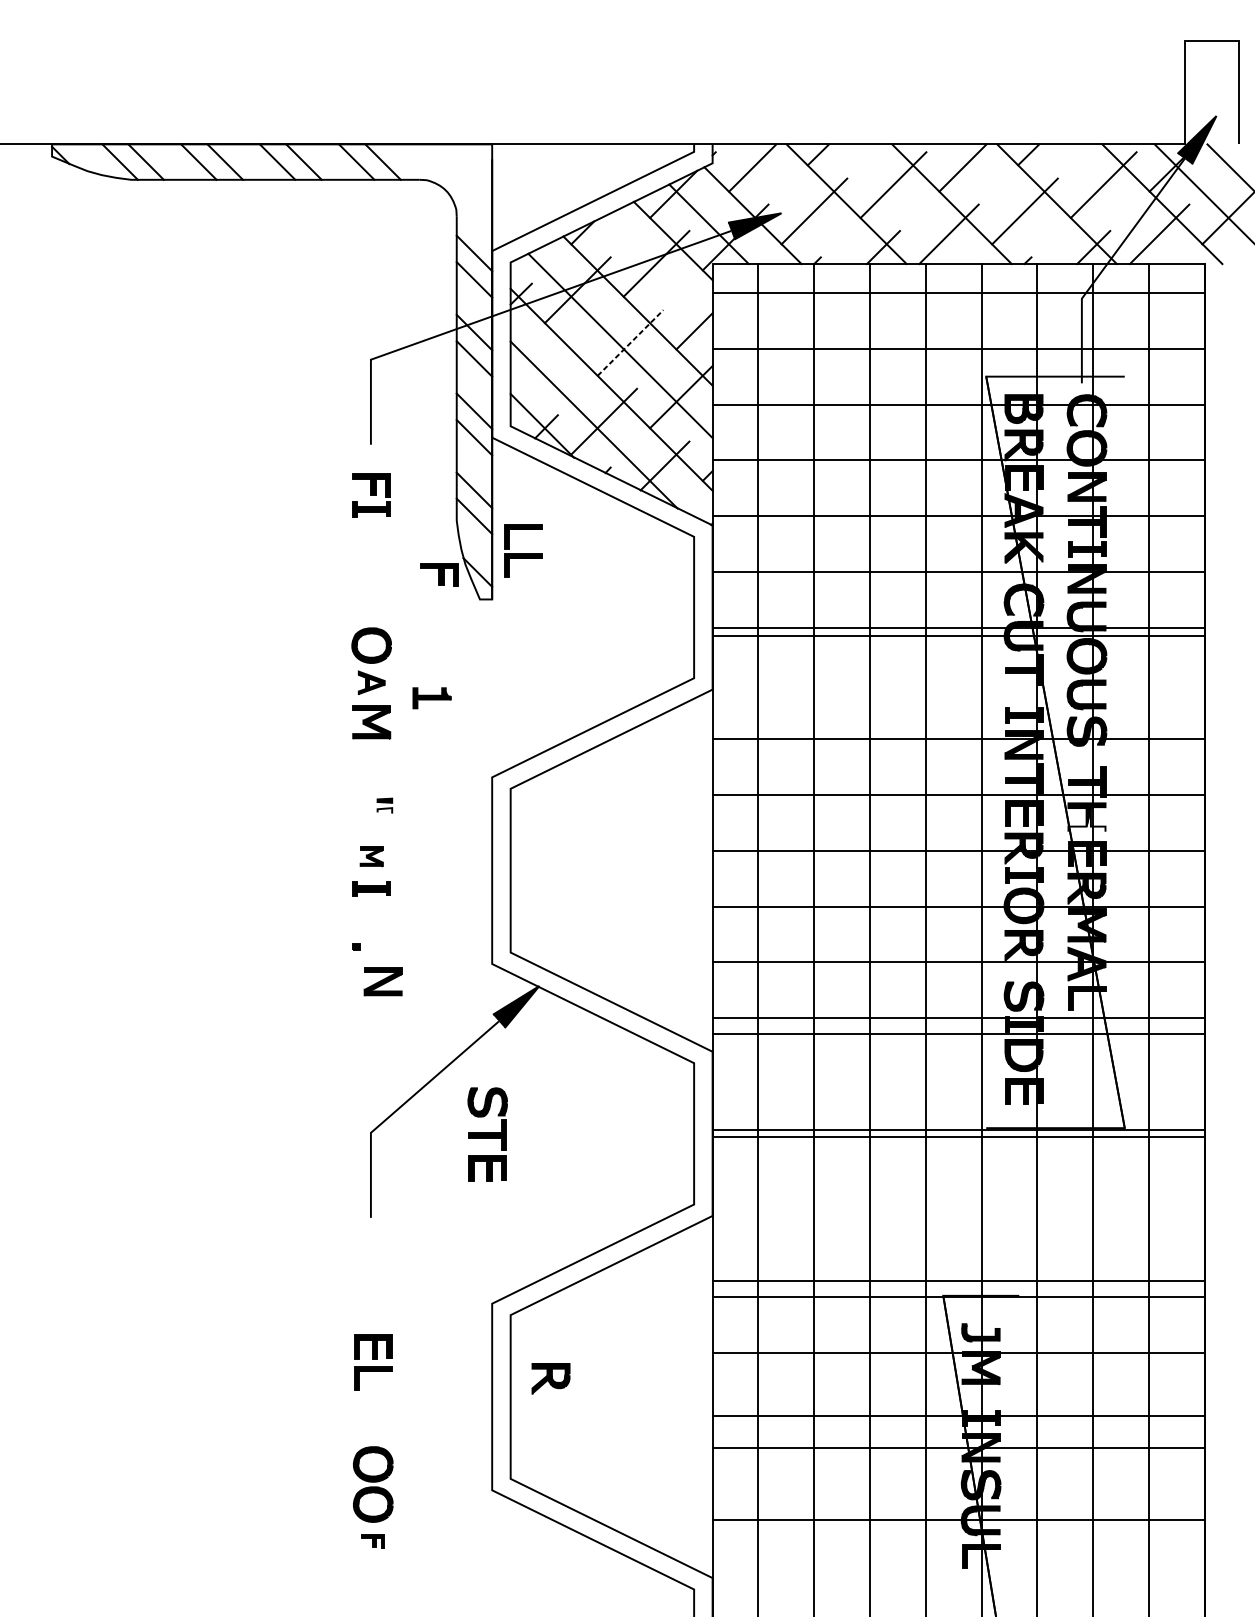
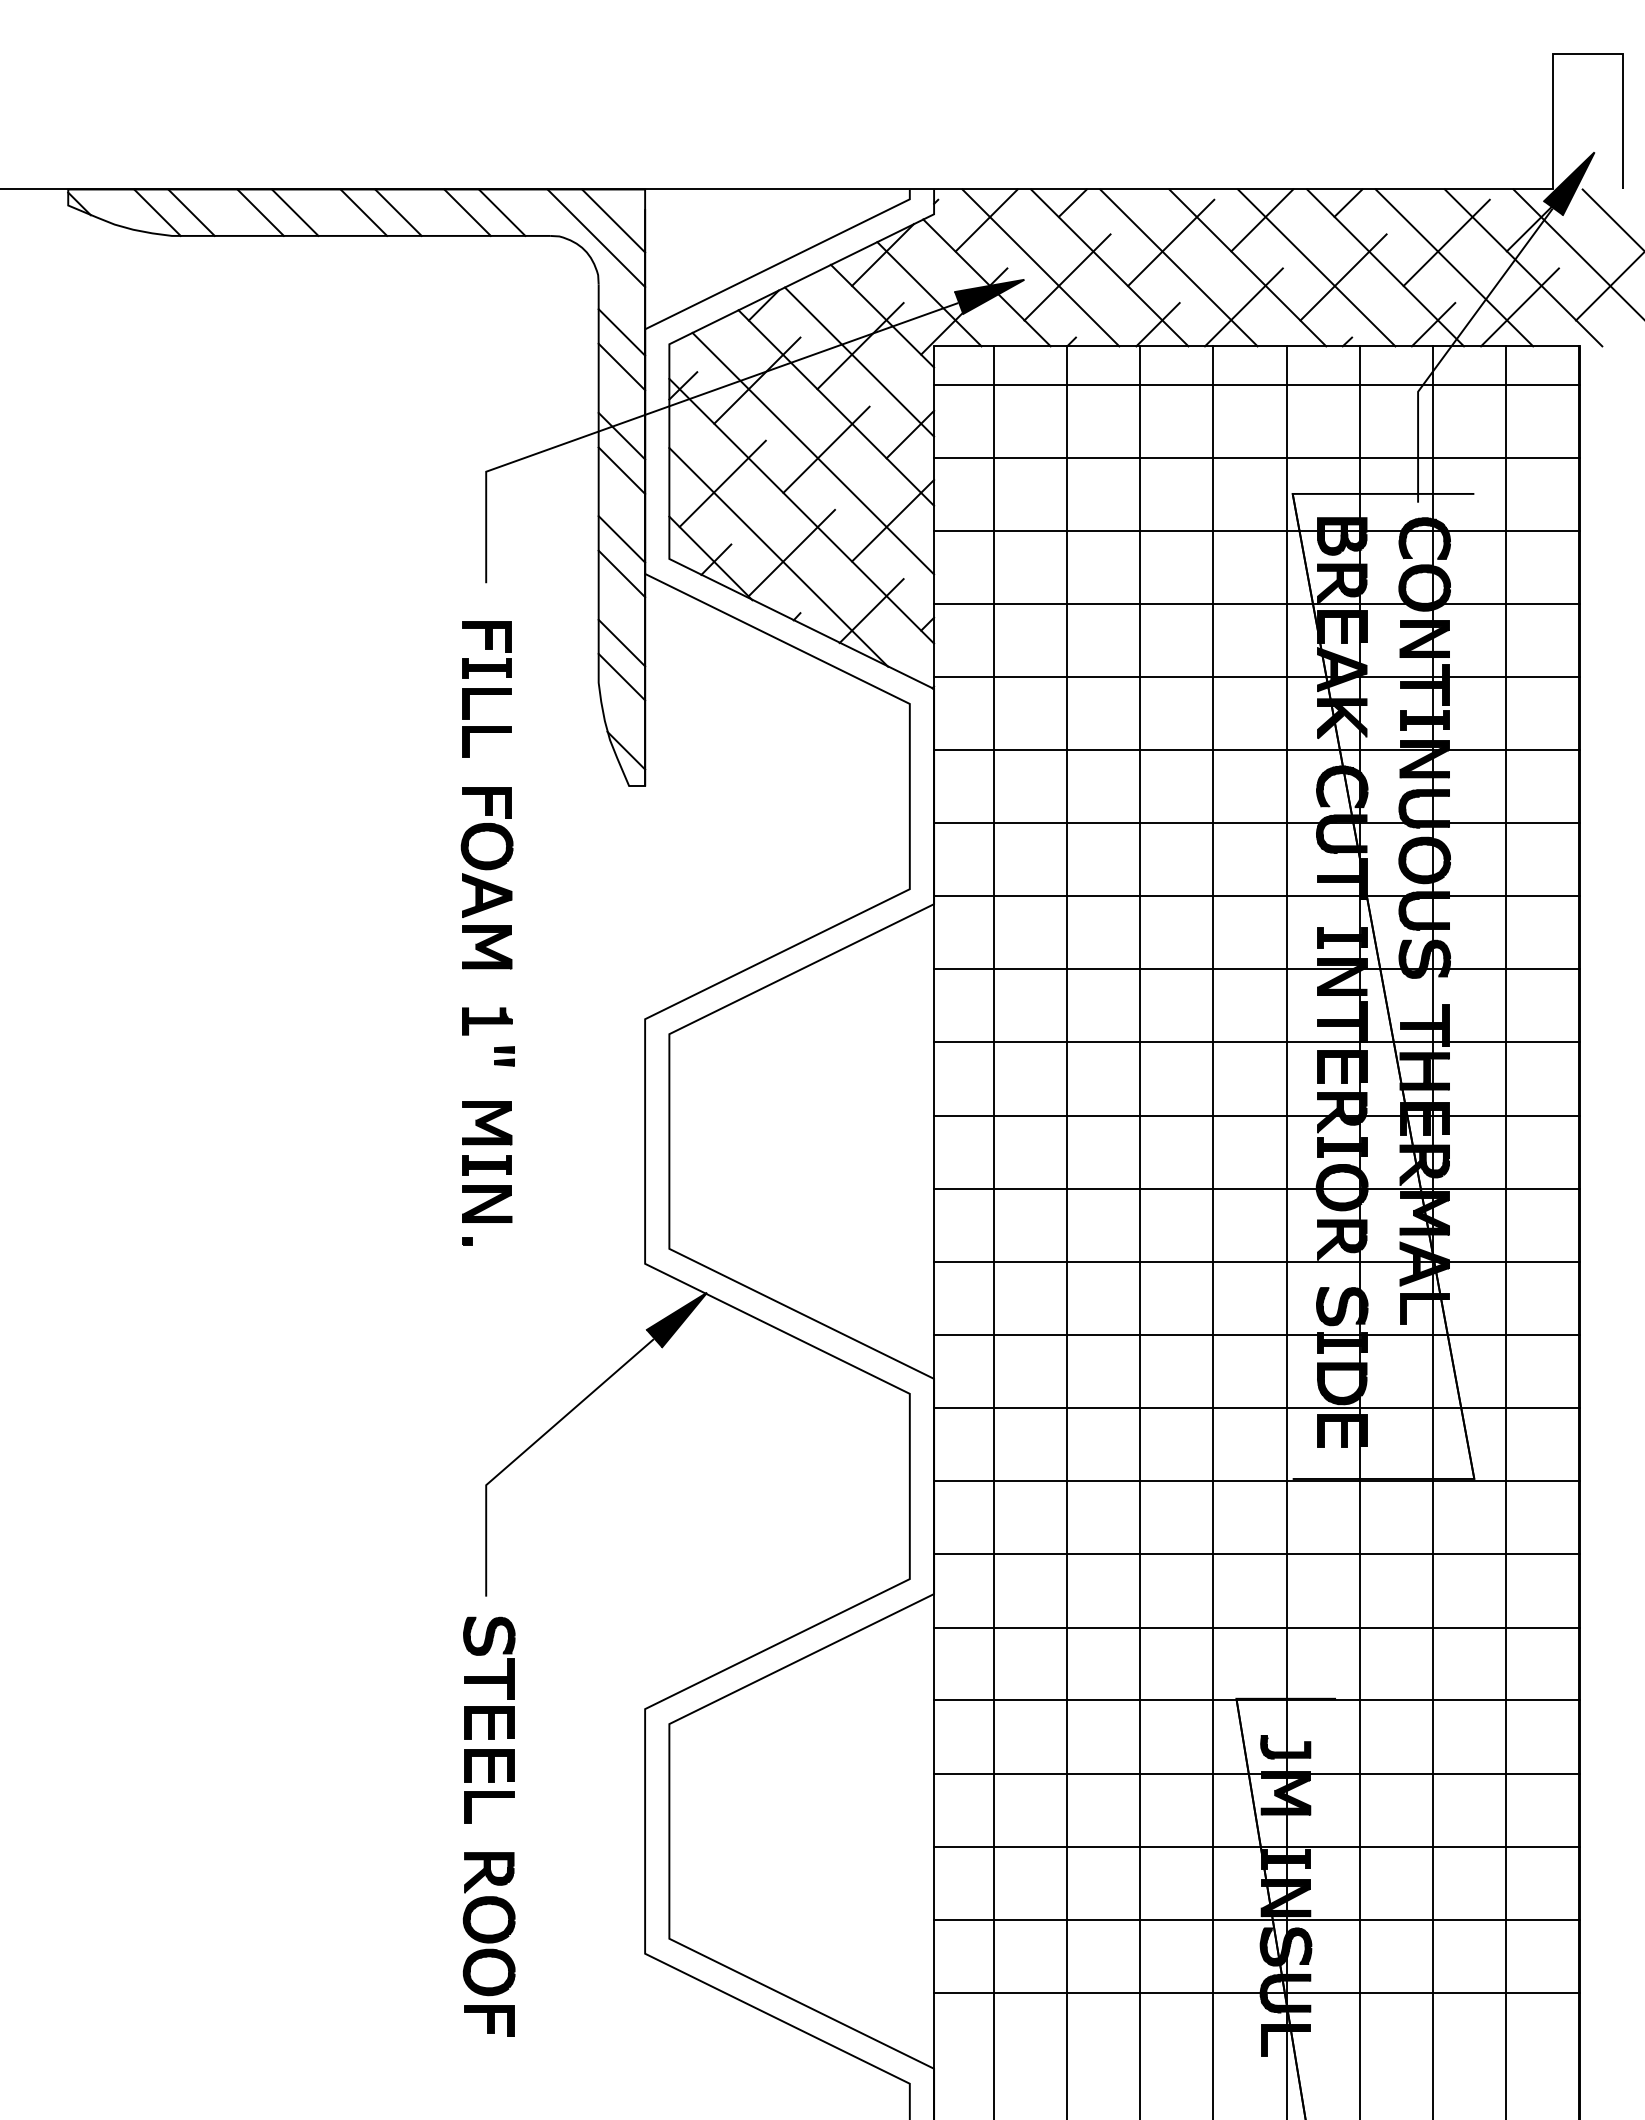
line: (468, 168) -> (613, 220), added
line: (455, 181) -> (596, 238), added
line: (793, 203) -> (1040, 267), added
line: (899, 203) -> (1178, 267), added
line: (1004, 203) -> (1316, 267), added
line: (1109, 203) -> (1454, 267), added
line: (655, 275) -> (859, 361), added
line: (630, 342) -> (826, 449), dashed -> solid
line: (551, 368) -> (722, 483), added
part: (522, 551) -> (486, 722), moved
part: (439, 574) -> (486, 802), moved
line: (959, 635) -> (1257, 896), moved
part: (371, 683) -> (487, 895), size x1.43
part: (432, 698) -> (487, 1021), moved
fill: (384, 810) -> (504, 1062), added
fill: (1086, 819) -> (1424, 1074), added
part: (371, 856) -> (487, 1123), size x1.67
part: (383, 981) -> (487, 1203), moved
line: (959, 1033) -> (1257, 1408), moved
part: (487, 1133) -> (489, 1677), moved
line: (959, 1136) -> (1257, 1554), moved
line: (959, 1281) -> (1257, 1627), moved
part: (551, 1378) -> (489, 1872), moved
line: (959, 1416) -> (1257, 1920), moved
line: (959, 1448) -> (1257, 1846), moved
part: (373, 1541) -> (489, 2020), size x1.67

